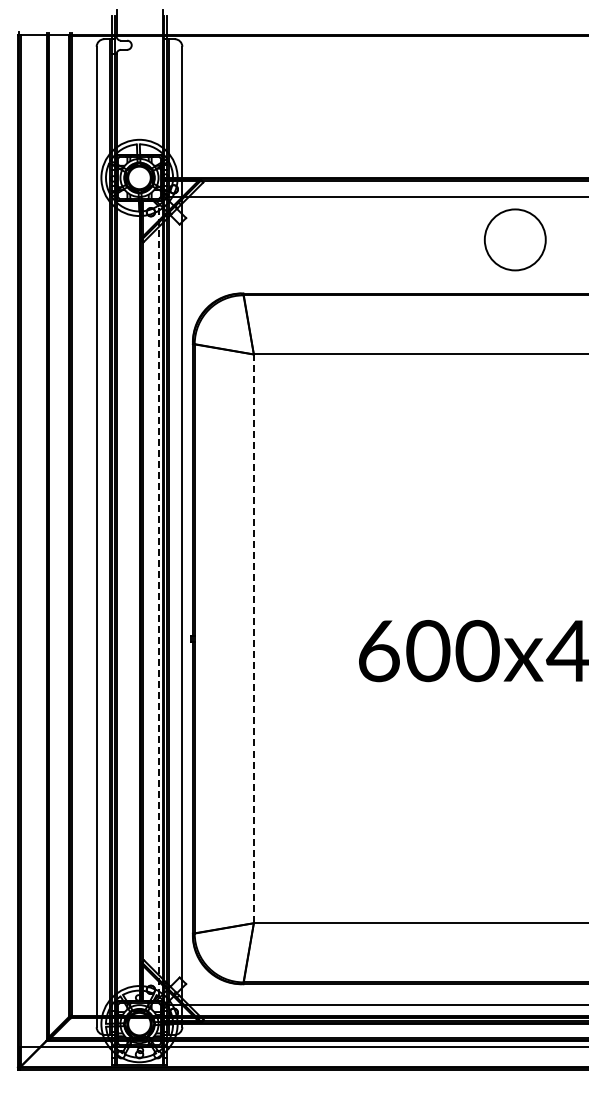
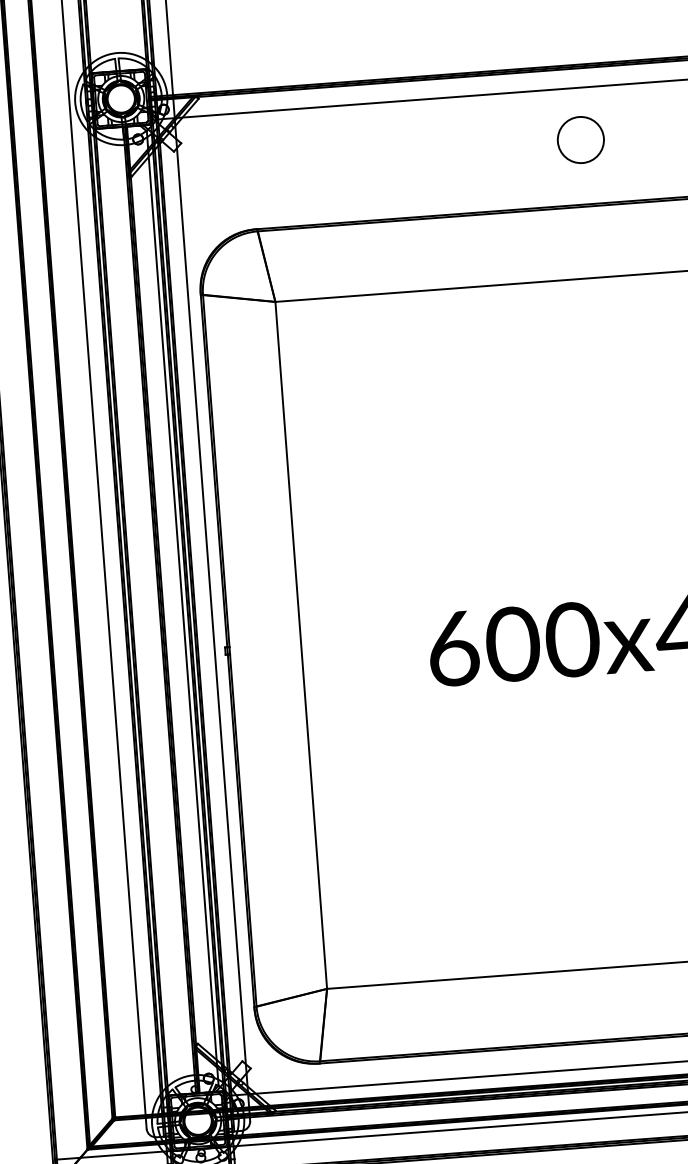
circle: (515, 240) -> (581, 140), size x0.62
line: (158, 601) -> (182, 608), dashed -> solid
line: (253, 639) -> (300, 646), dashed -> solid

